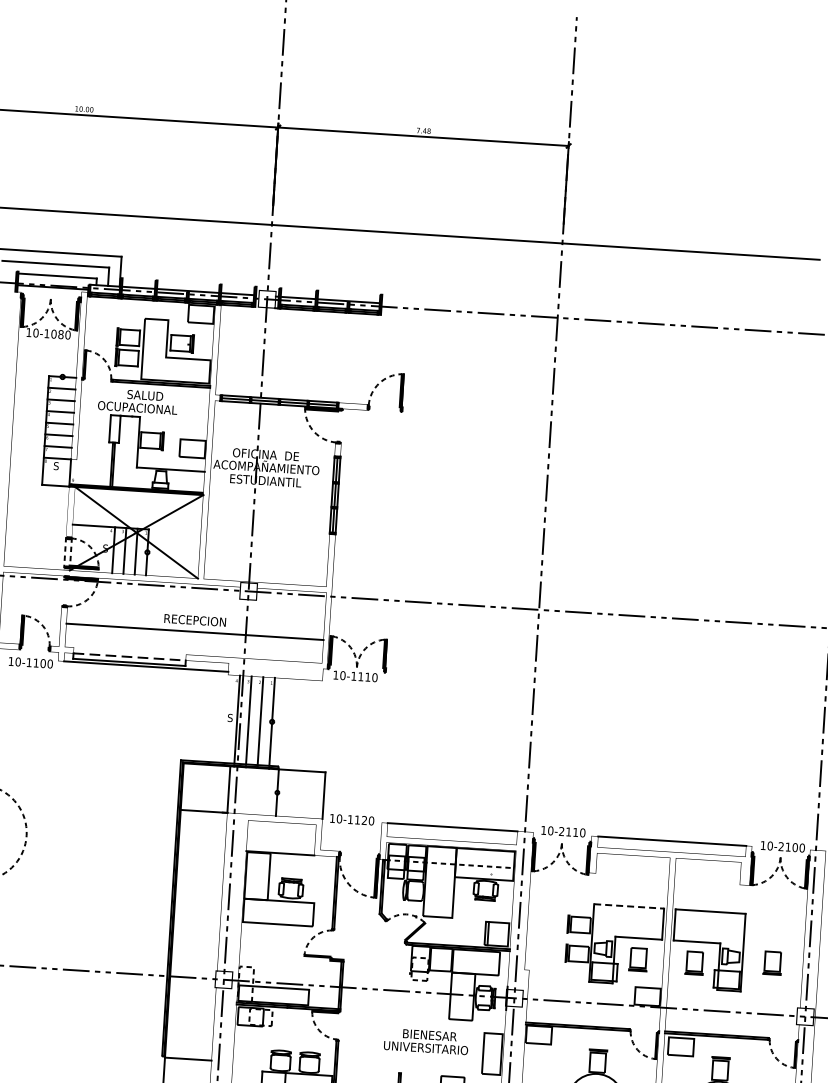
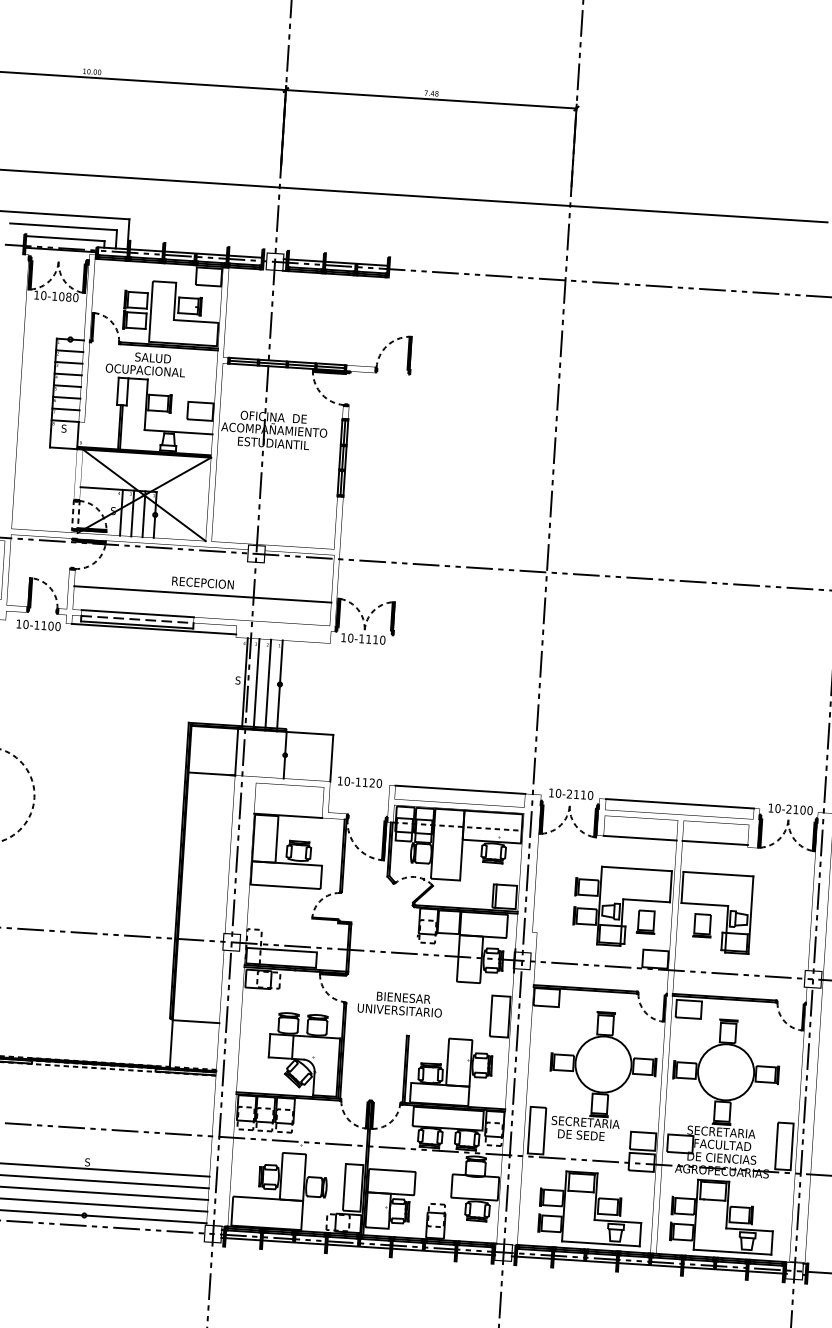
line: (129, 650) -> (137, 613), added
line: (631, 874) -> (639, 837), added
line: (706, 879) -> (714, 842), added
line: (629, 906) -> (637, 869), dashed -> solid
part: (771, 962) -> (779, 925), removed
text: (425, 1041) -> (399, 1004), moved

